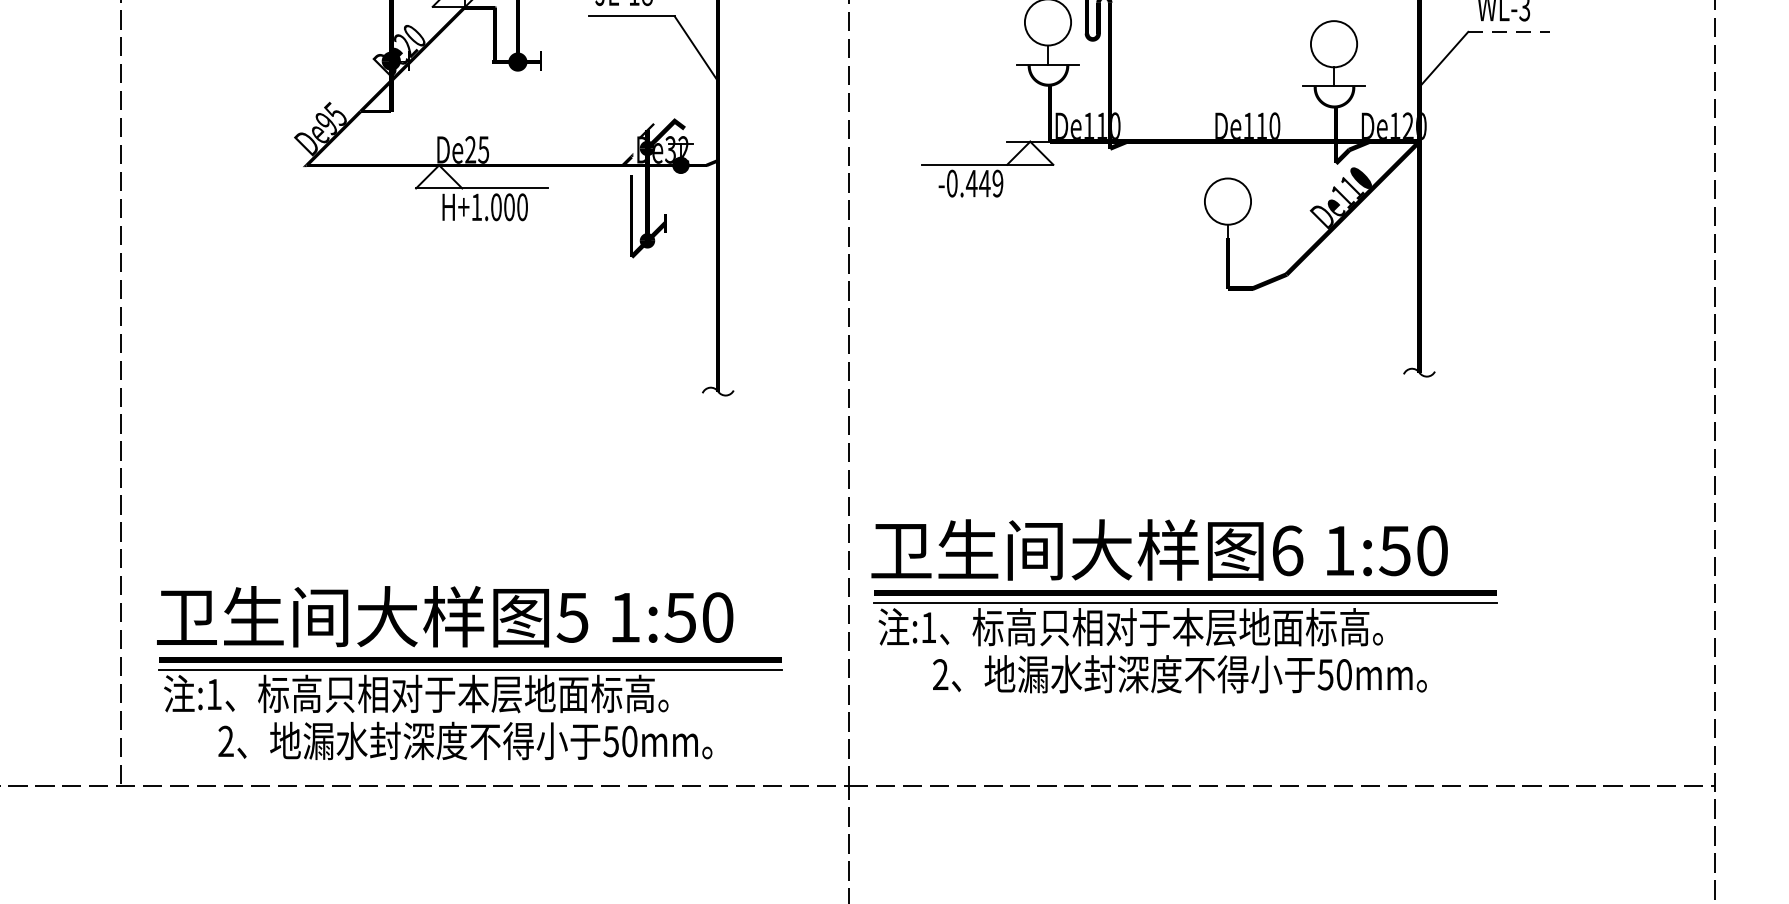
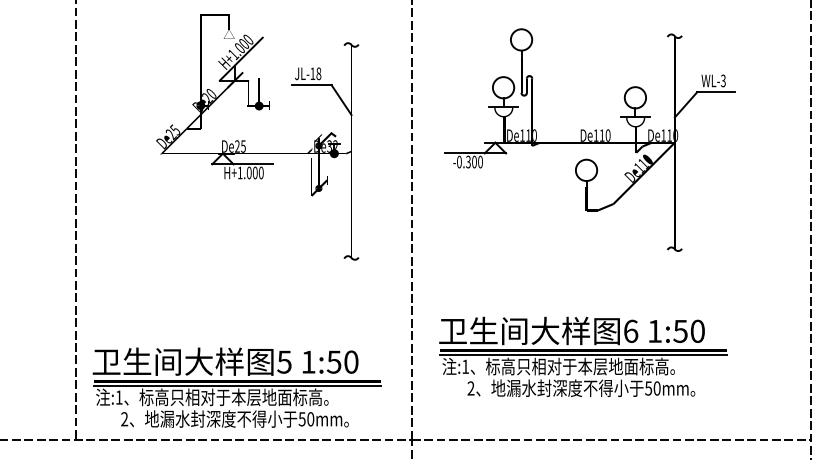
line: (1509, 32) -> (716, 92), dashed -> solid
text: (325, 125) -> (170, 135), De95 -> De25
text: (1407, 125) -> (669, 135), De120 -> De110
text: (982, 182) -> (473, 161), -0.449 -> -0.300
part: (1184, 605) -> (583, 356), moved

